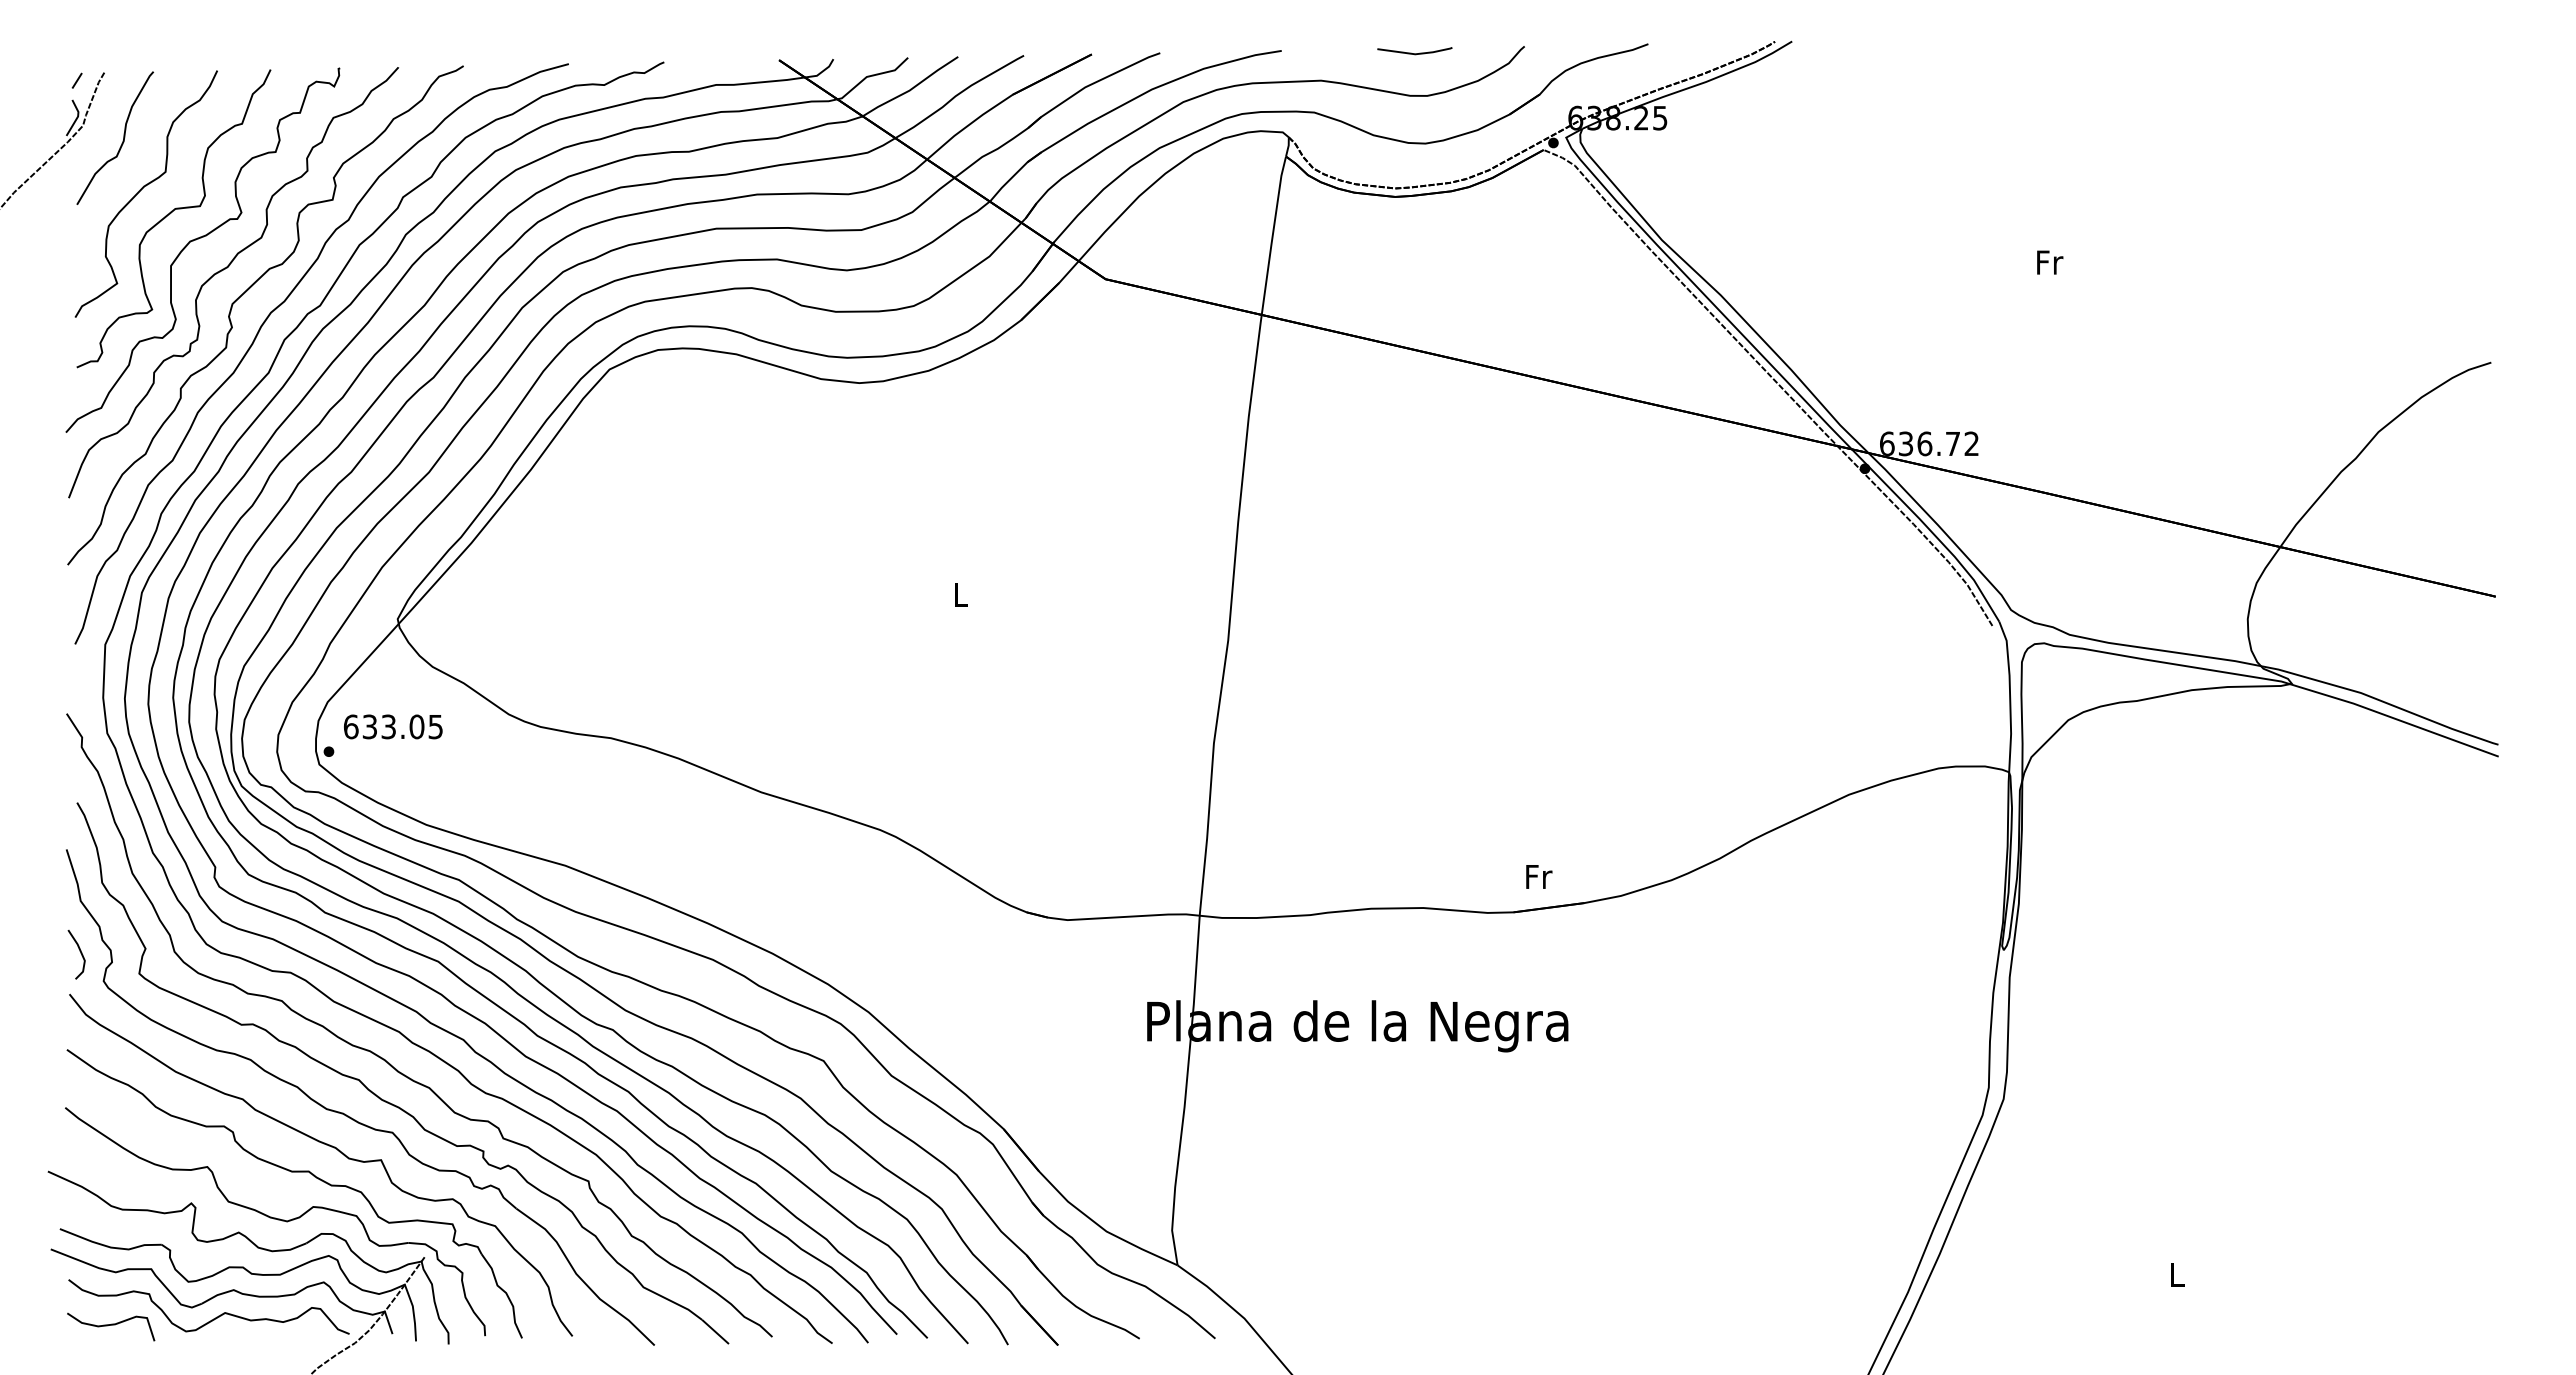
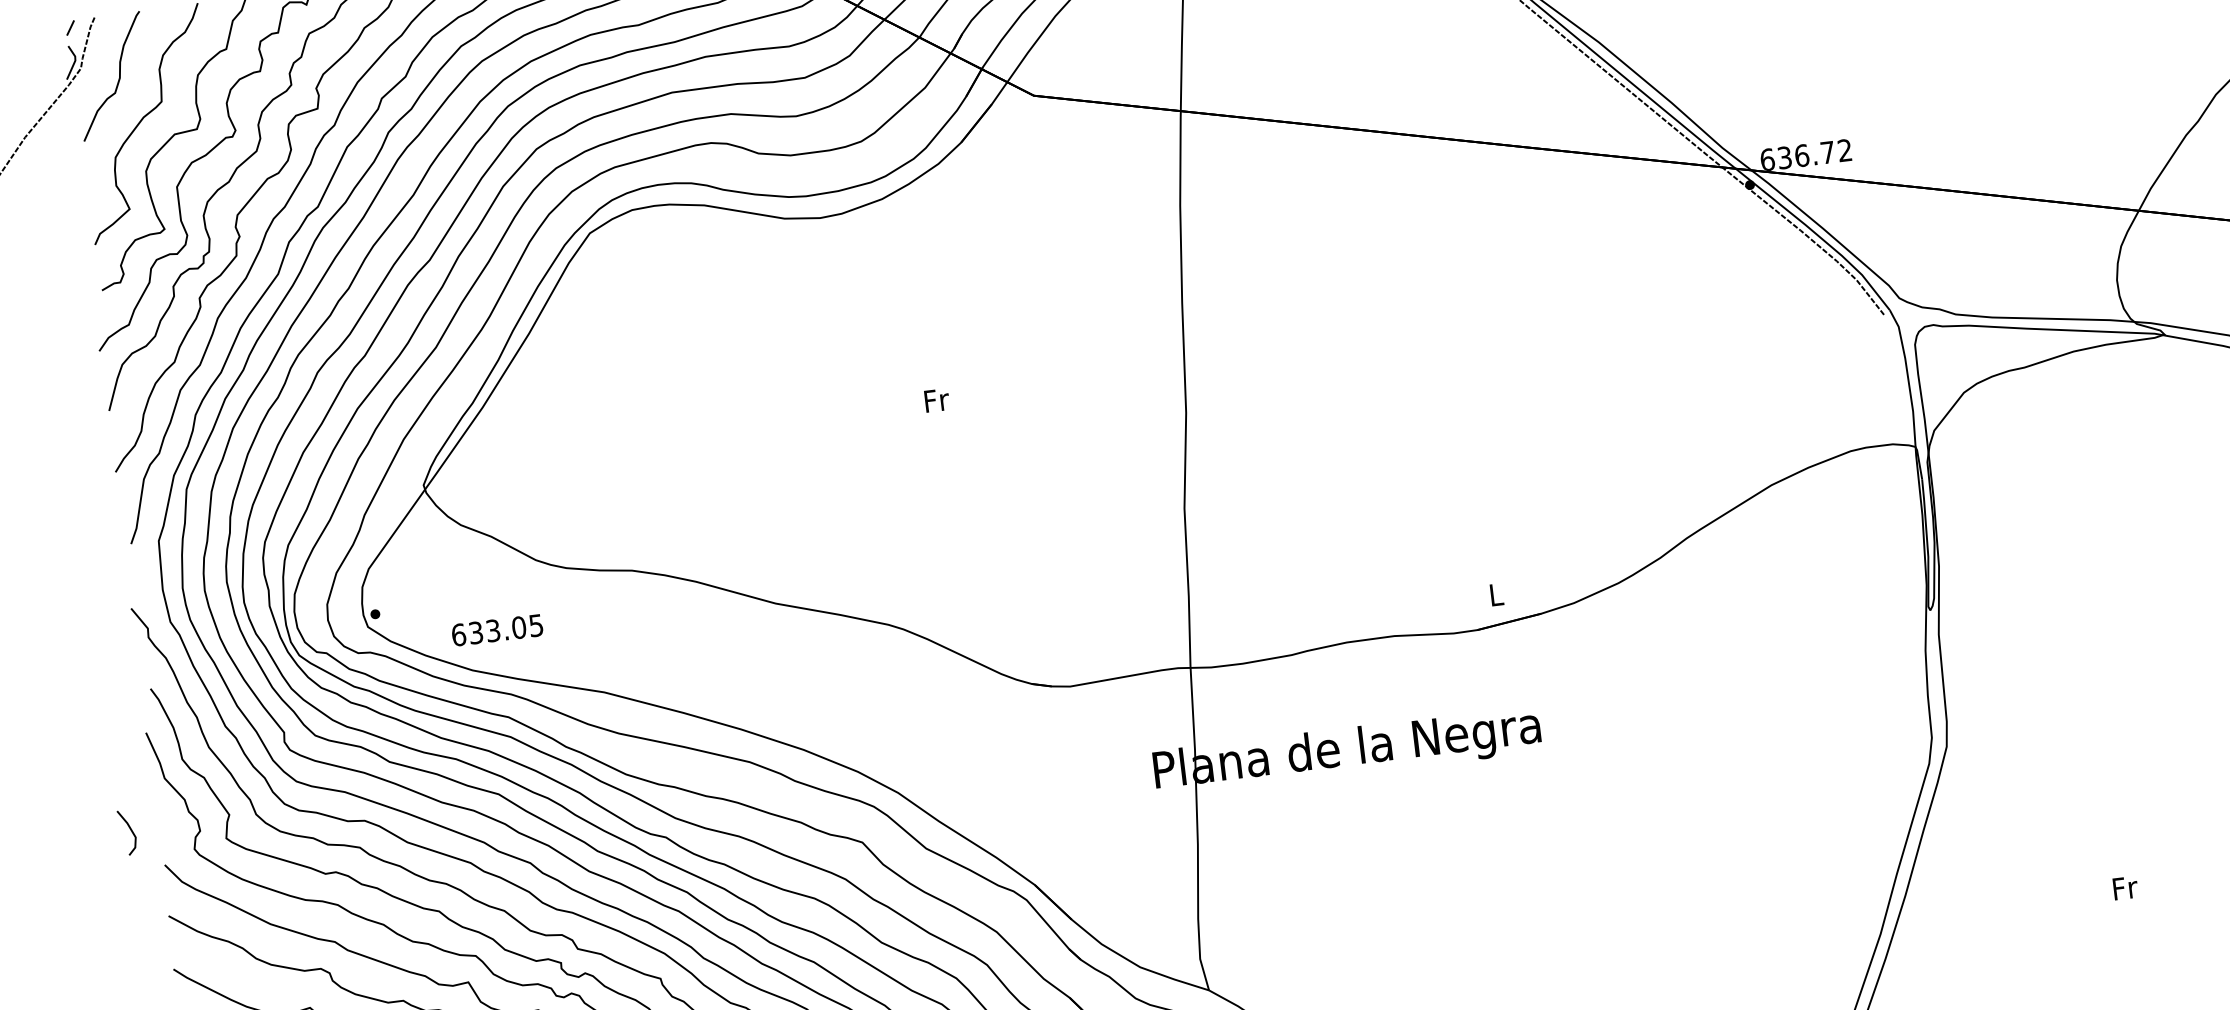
text: (961, 594) -> (936, 400), L -> Fr
text: (393, 726) -> (497, 629), moved
text: (1539, 876) -> (1497, 594), Fr -> L
line: (80, 953) -> (130, 831), moved
text: (2177, 1274) -> (2125, 888), L -> Fr

